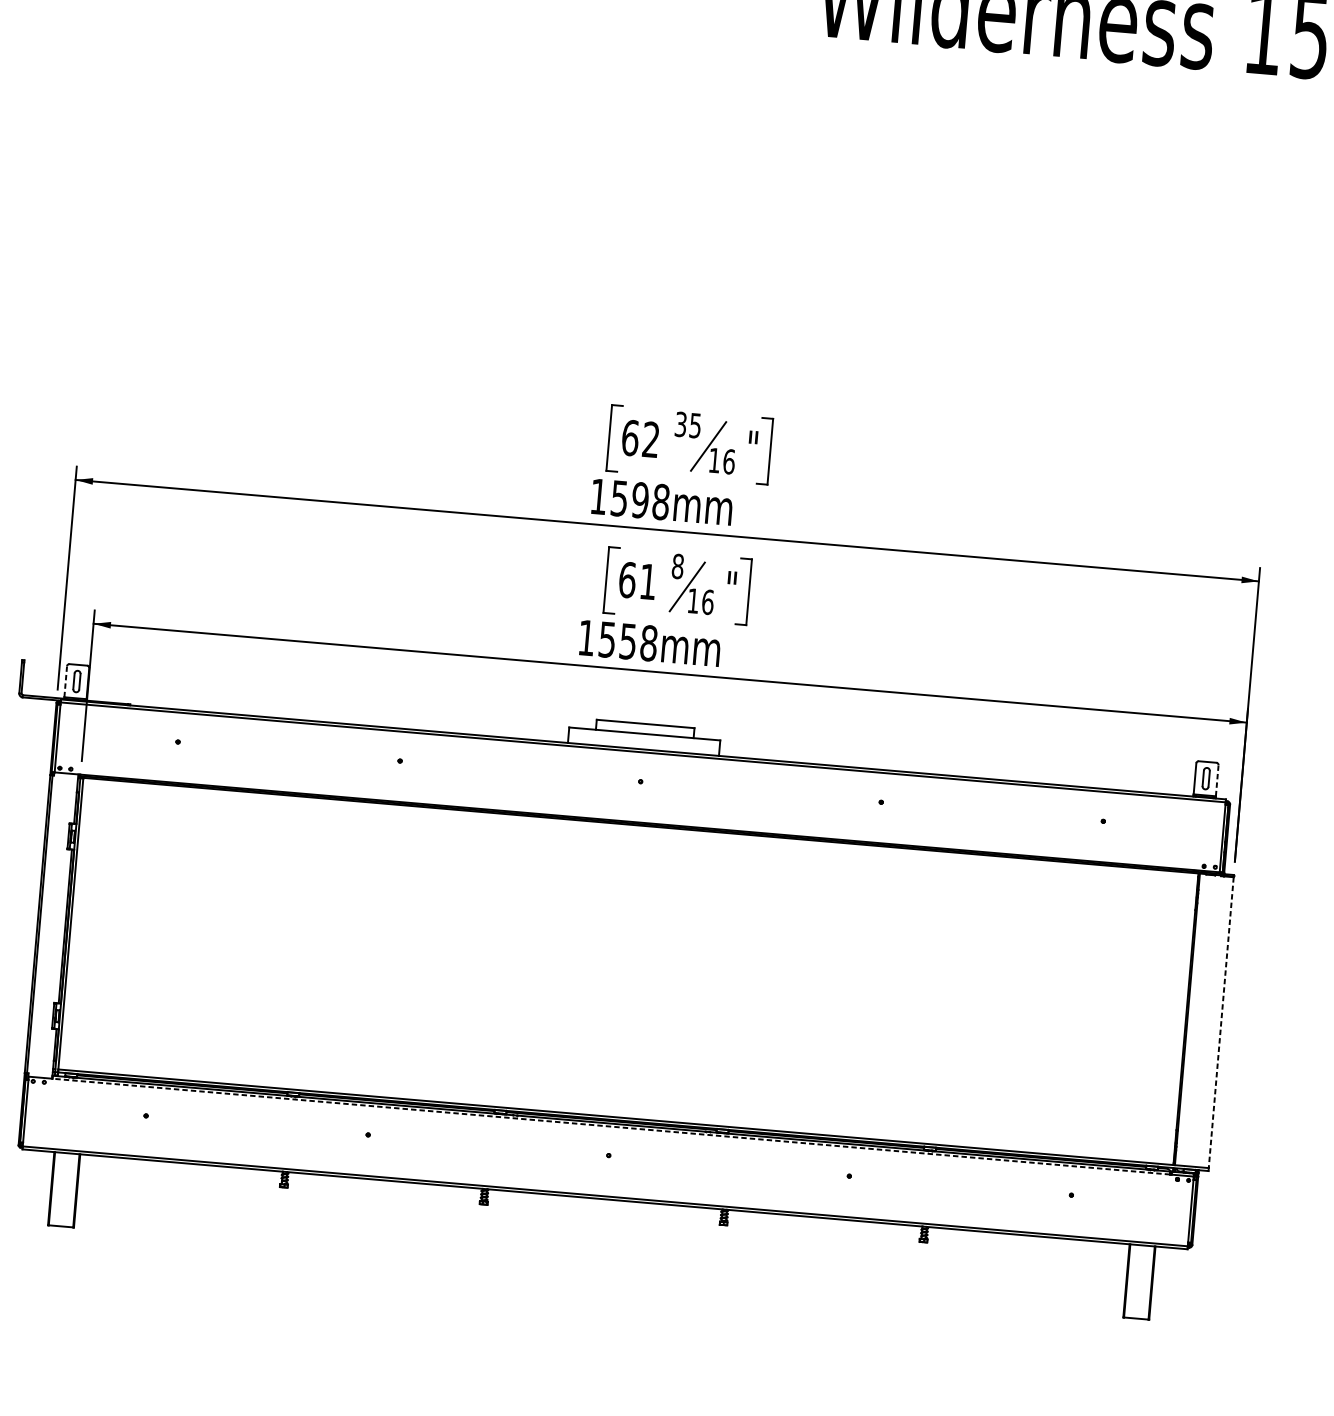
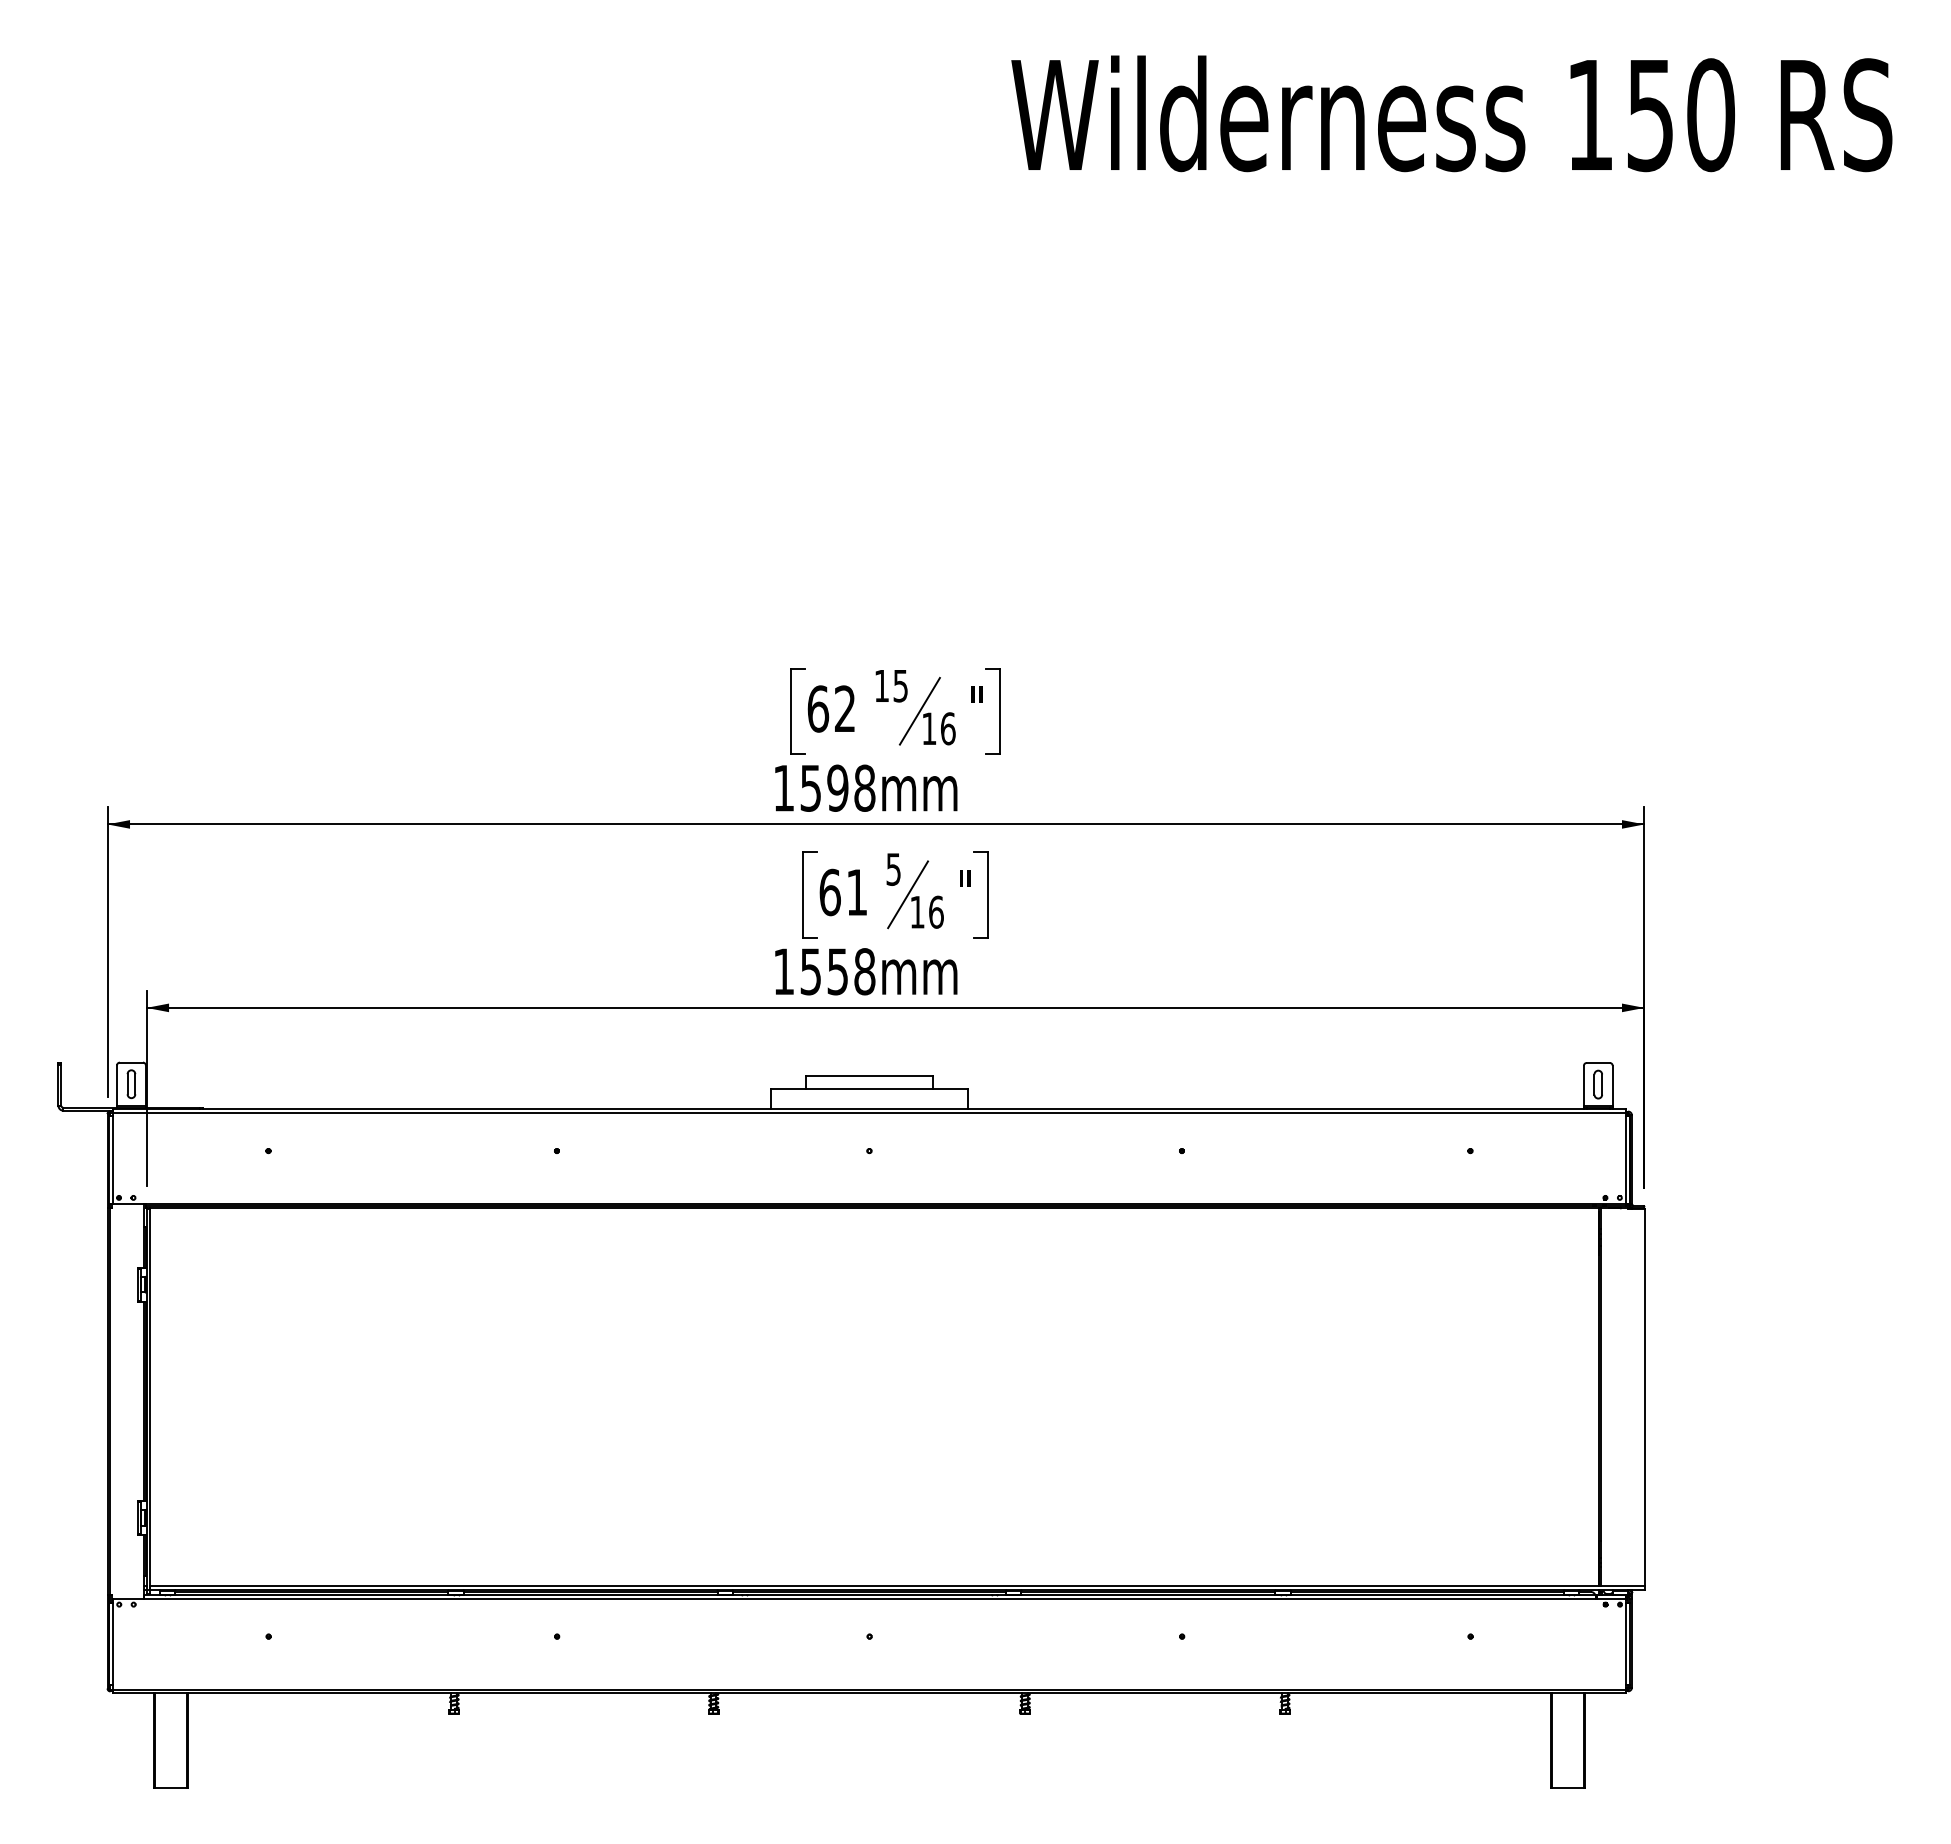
text: (680, 424) -> (881, 685), 35 -> 15
text: (677, 566) -> (893, 869), 8 -> 5
line: (66, 681) -> (117, 1085), dashed -> solid
line: (1217, 780) -> (1612, 1085), dashed -> solid
line: (1221, 1022) -> (1644, 1397), dashed -> solid
line: (611, 1126) -> (869, 1599), dashed -> solid

